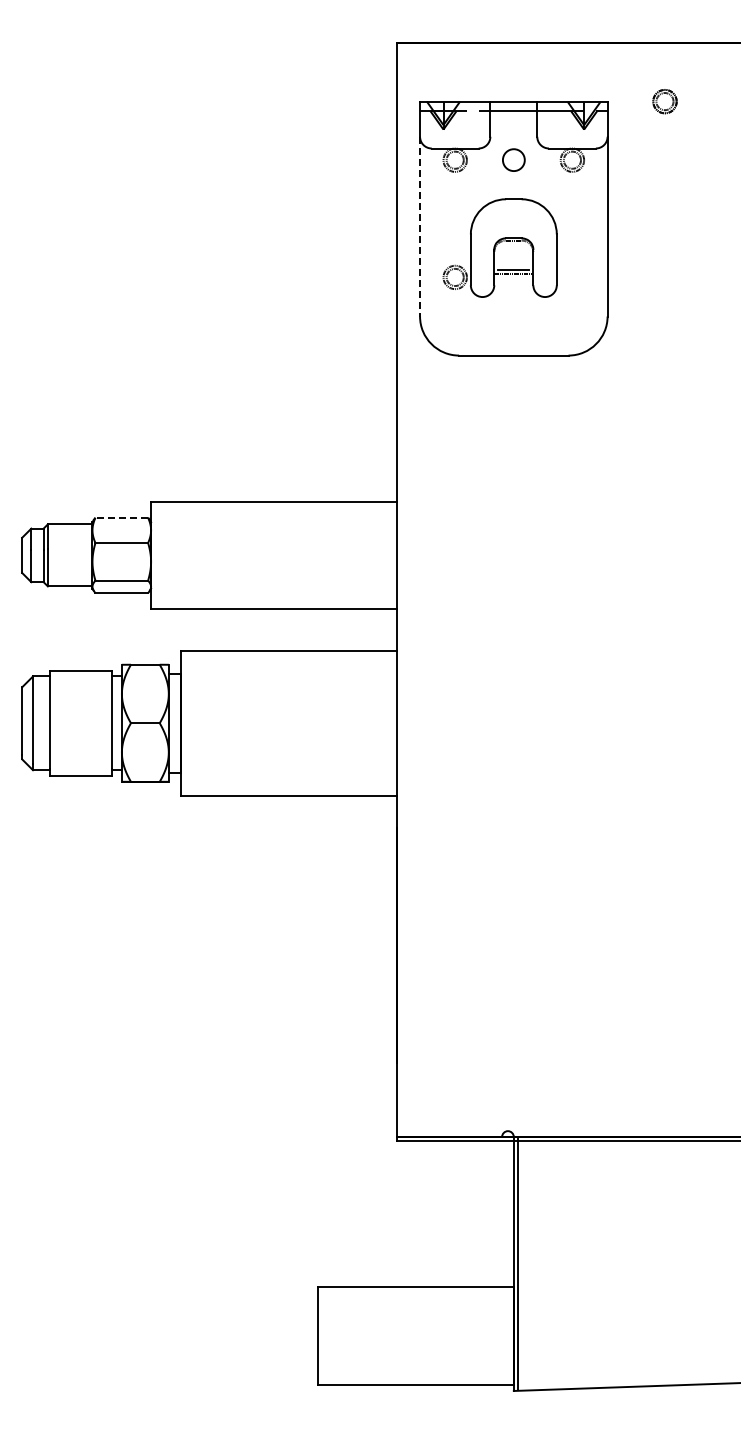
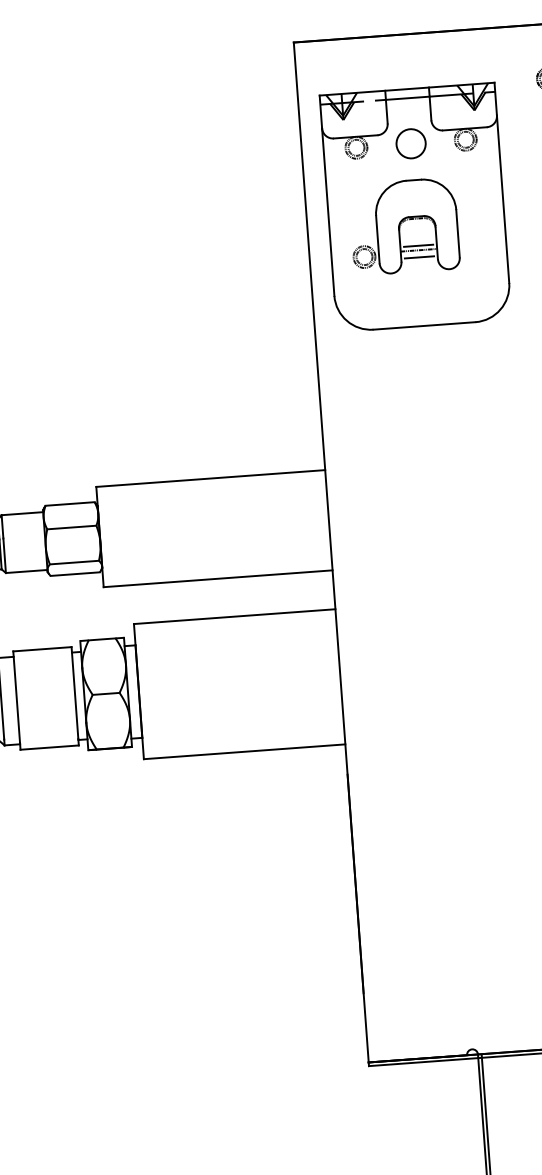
circle: (513, 159) -> (410, 143), size x1.43
line: (420, 226) -> (328, 211), dashed -> solid
line: (513, 282) -> (419, 257), added
line: (121, 517) -> (69, 503), dashed -> solid

